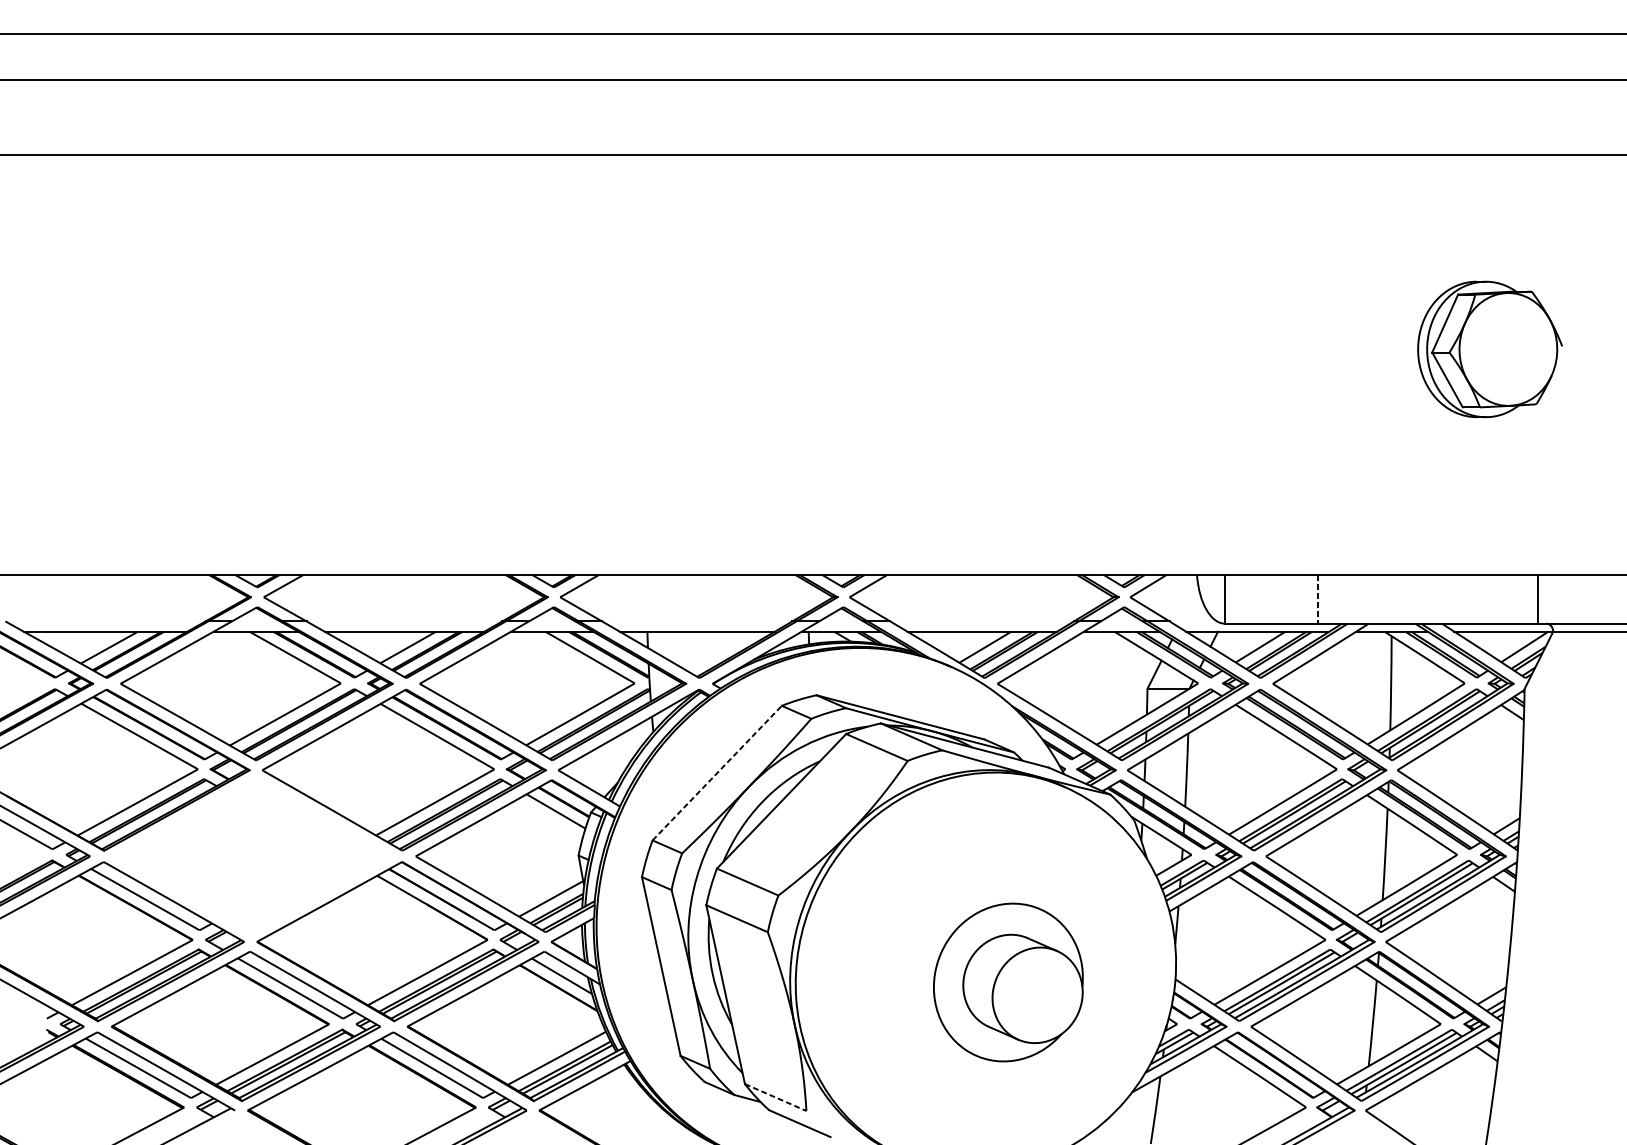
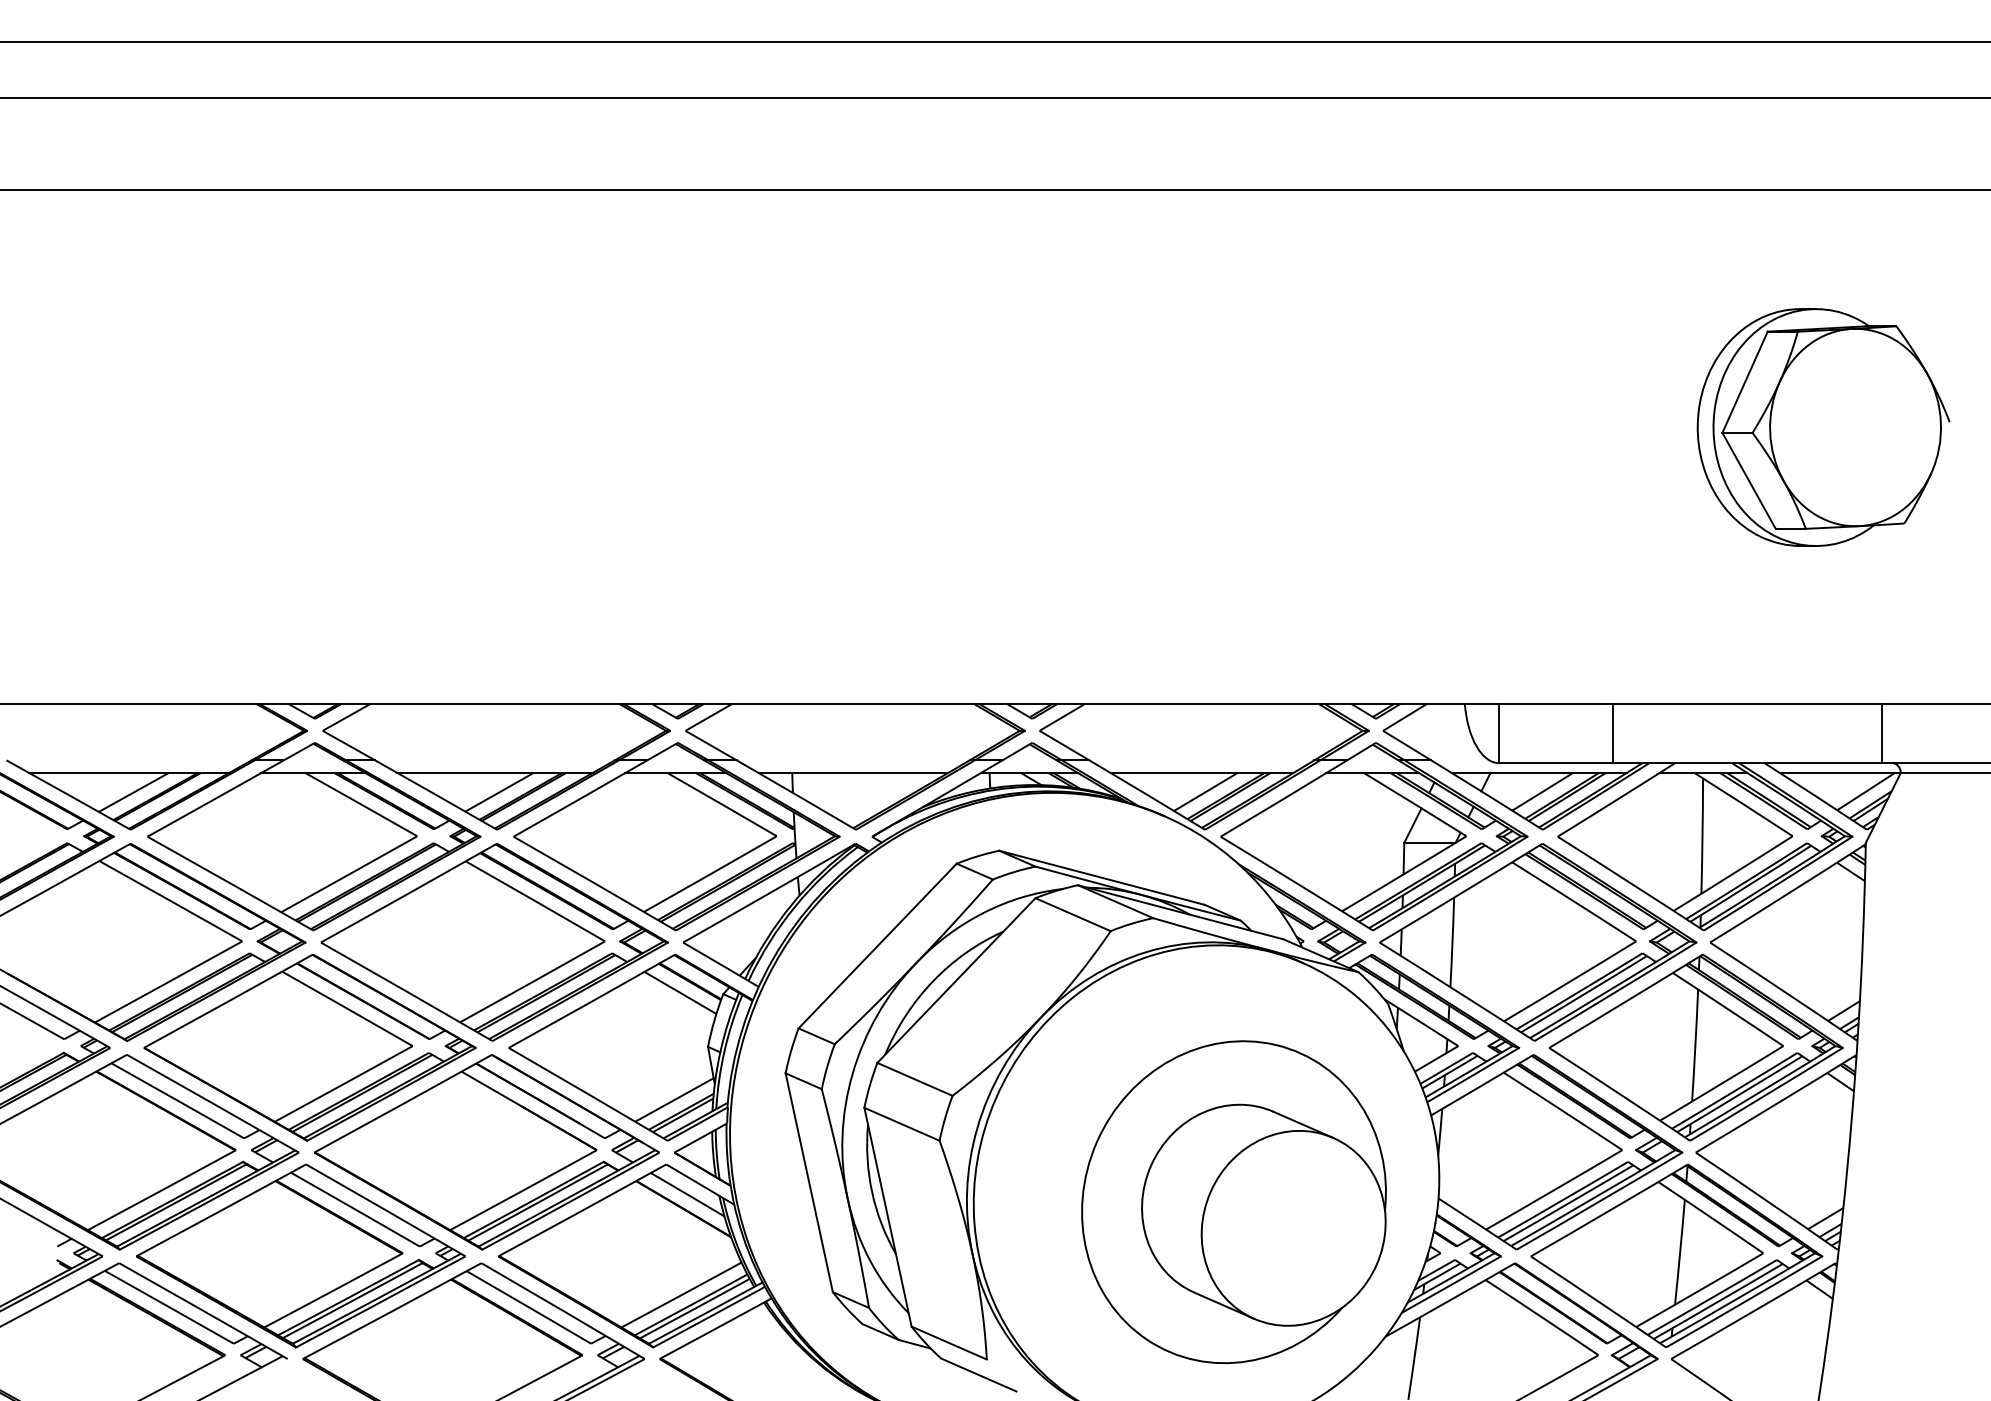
part: (1490, 349) -> (1823, 427), size x1.43
line: (1317, 599) -> (1612, 733), dashed -> solid
line: (717, 772) -> (878, 945), dashed -> solid
part: (252, 856) -> (309, 1047), added
part: (1007, 982) -> (1233, 1202), size x1.67
line: (775, 1097) -> (949, 1343), dashed -> solid

